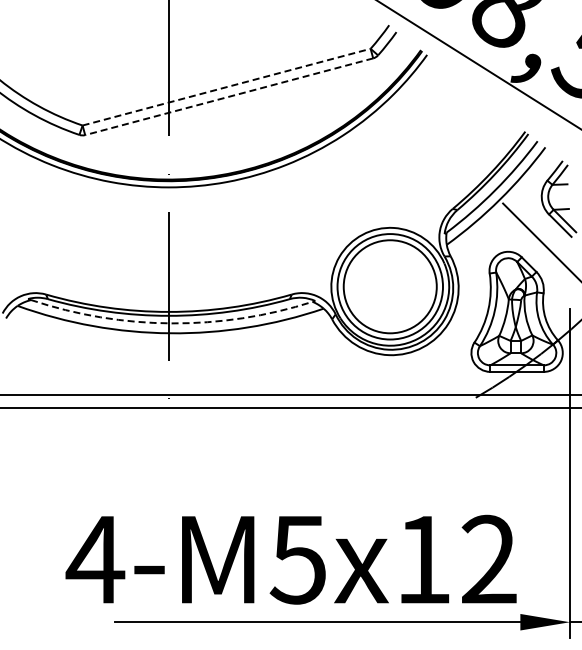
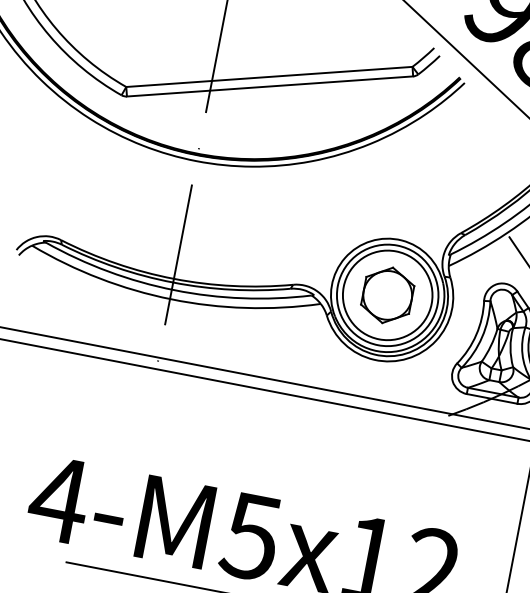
line: (227, 87) -> (270, 77), dashed -> solid
line: (228, 96) -> (269, 86), dashed -> solid
part: (389, 286) -> (387, 294), added
arc: (171, 323) -> (174, 290), dashed -> solid

